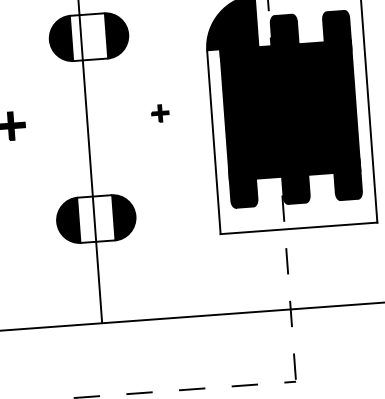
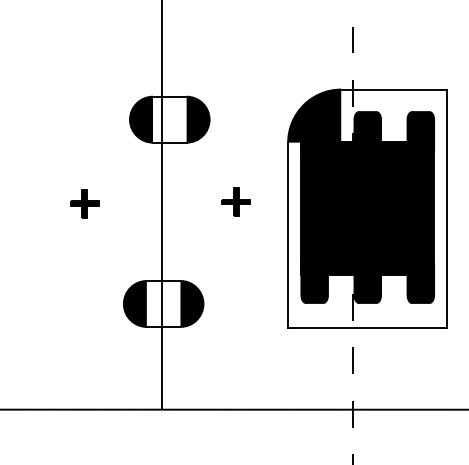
part: (159, 112) -> (235, 201), size x1.67

